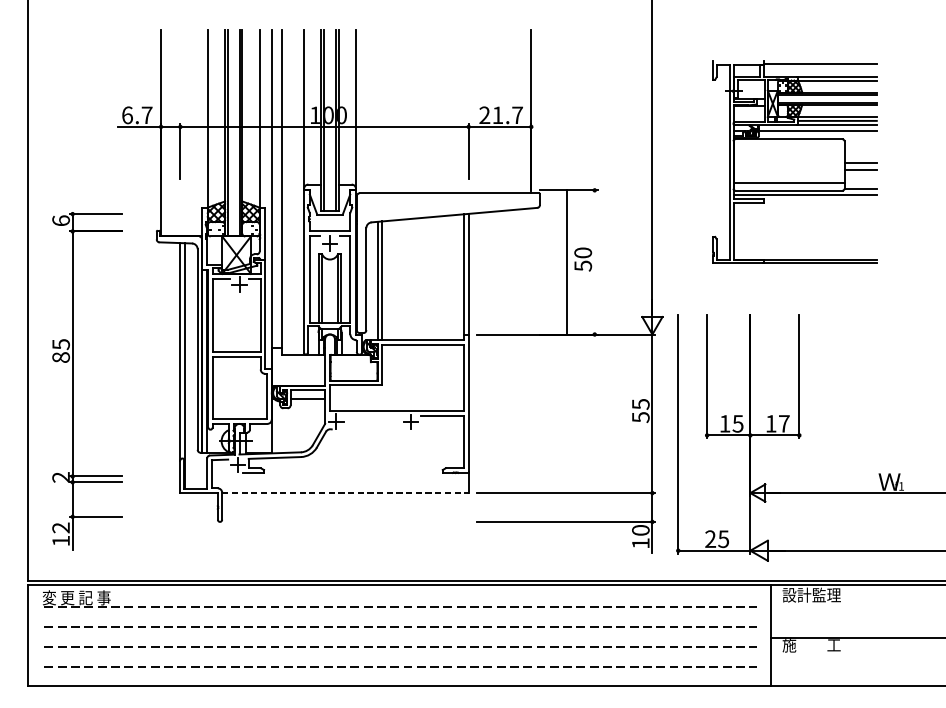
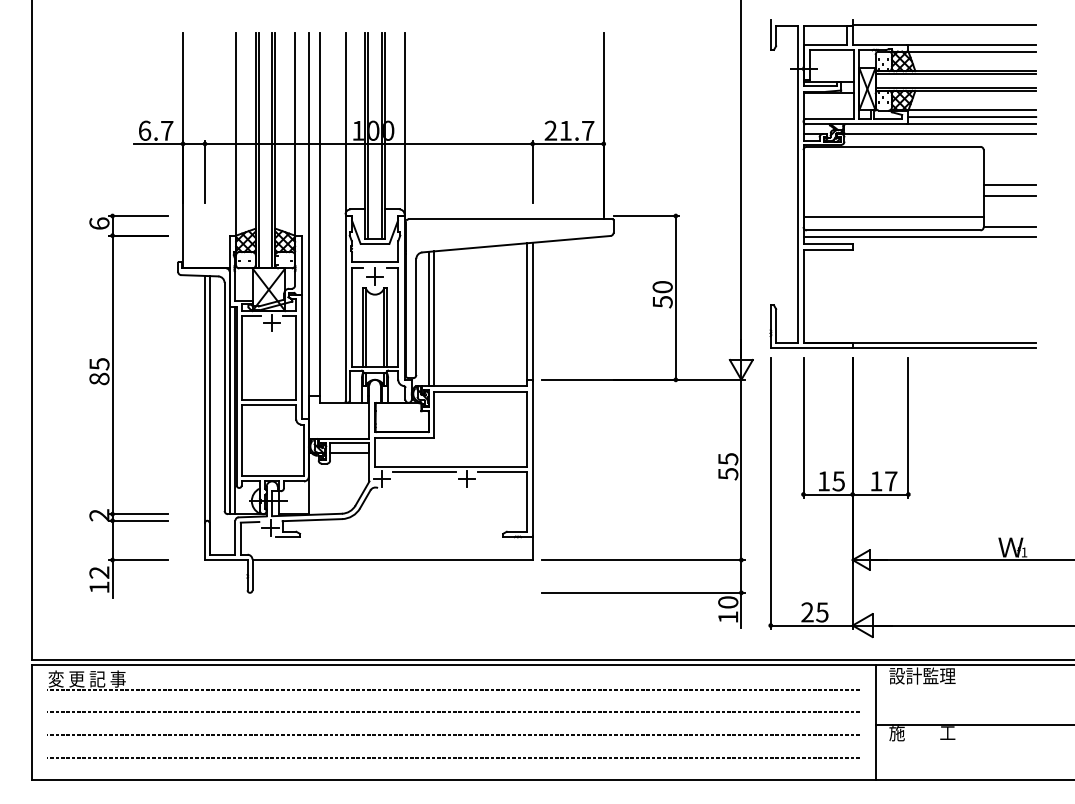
part: (795, 161) -> (903, 183), size x1.43
line: (566, 262) -> (675, 297), moved
part: (73, 380) -> (113, 405), moved
line: (373, 416) -> (424, 472), added
line: (346, 493) -> (393, 560), dashed -> solid

